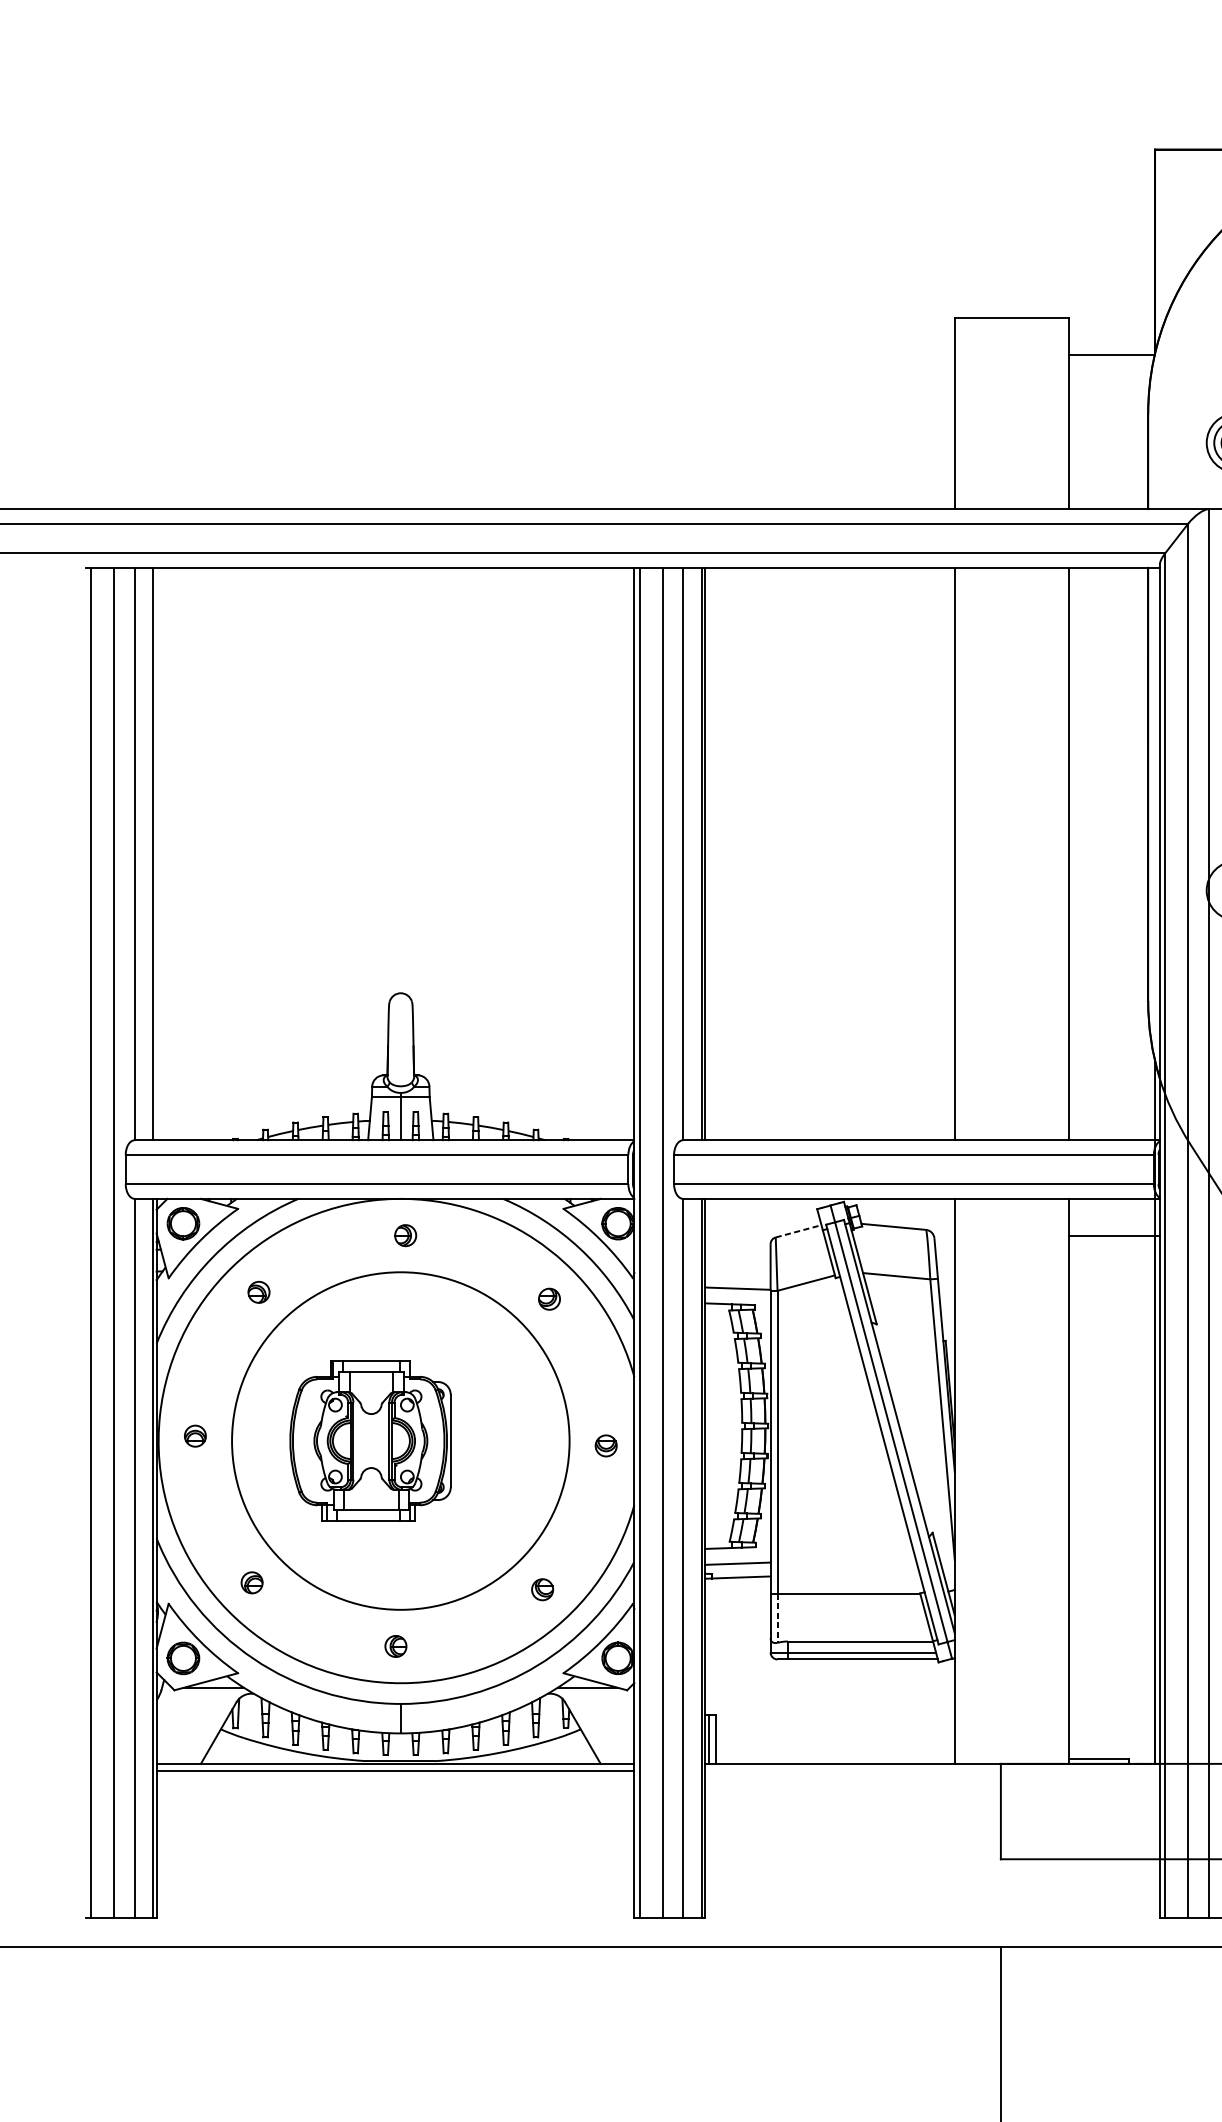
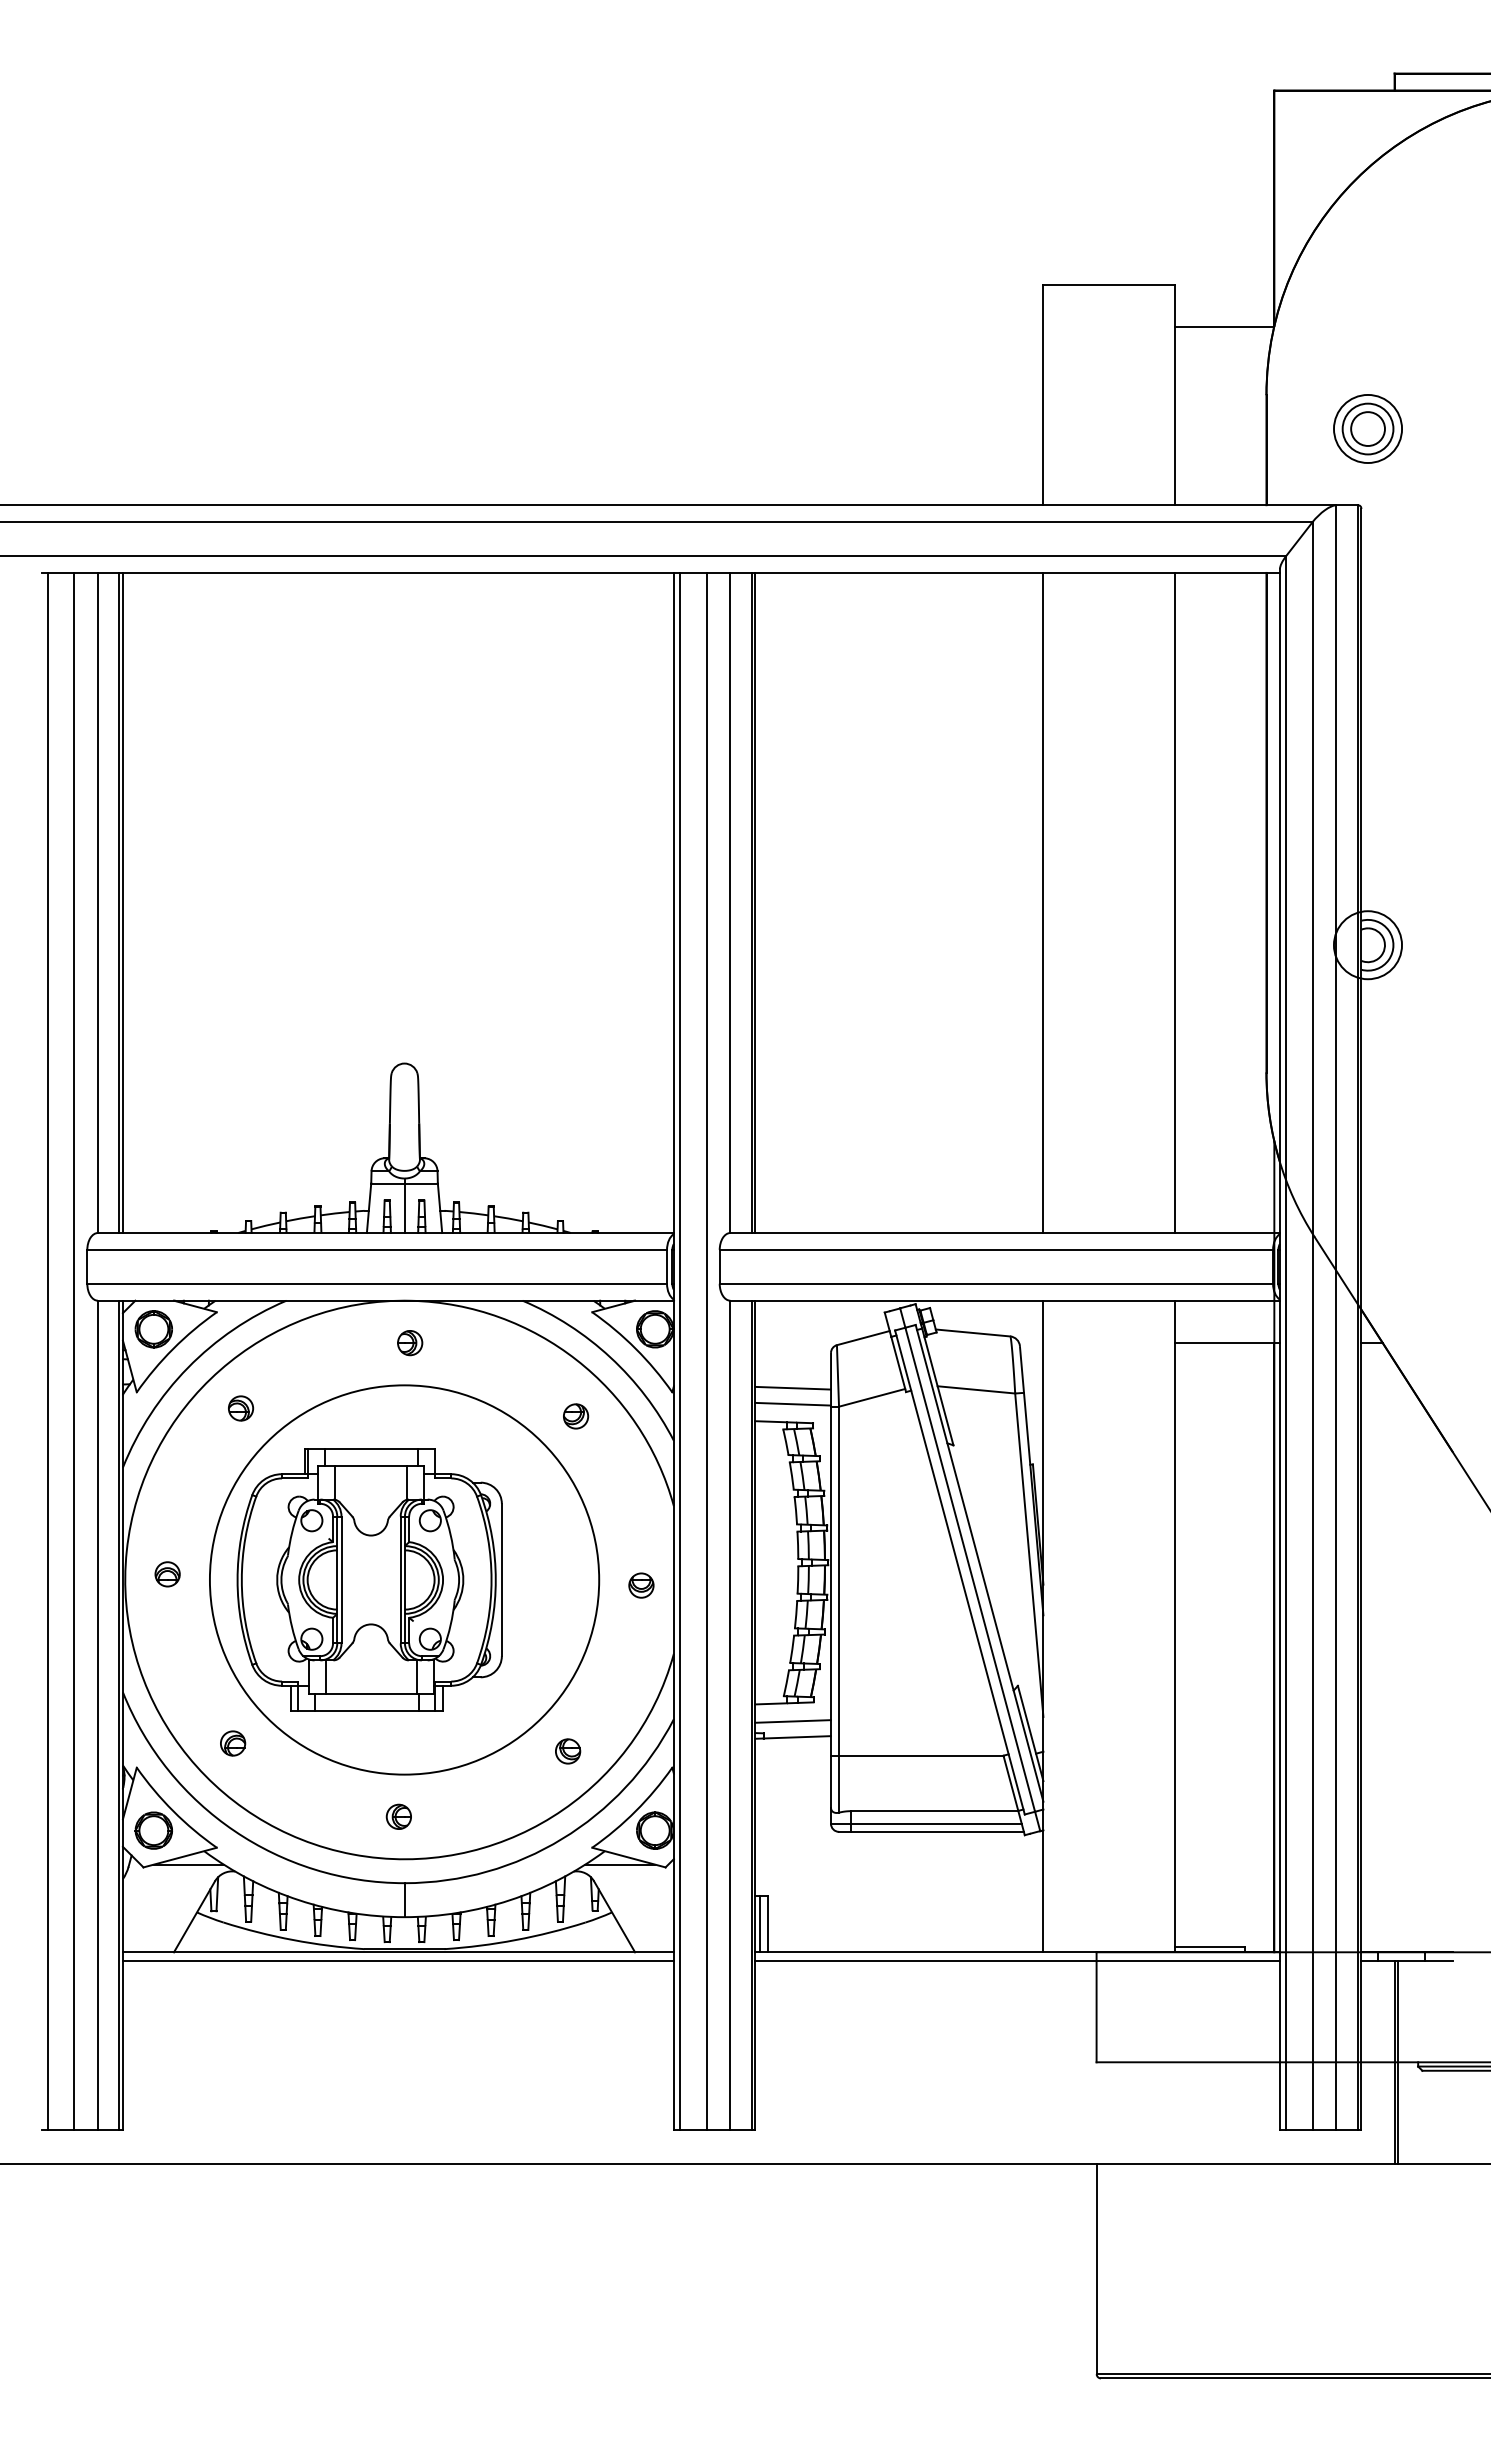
line: (156, 853) -> (122, 902), added
line: (798, 1230) -> (863, 1337), dashed -> solid
line: (738, 1274) -> (793, 1387), added
part: (370, 1440) -> (369, 1579), size x1.43
line: (777, 1618) -> (839, 1784), dashed -> solid
line: (932, 1770) -> (1017, 1960), added

